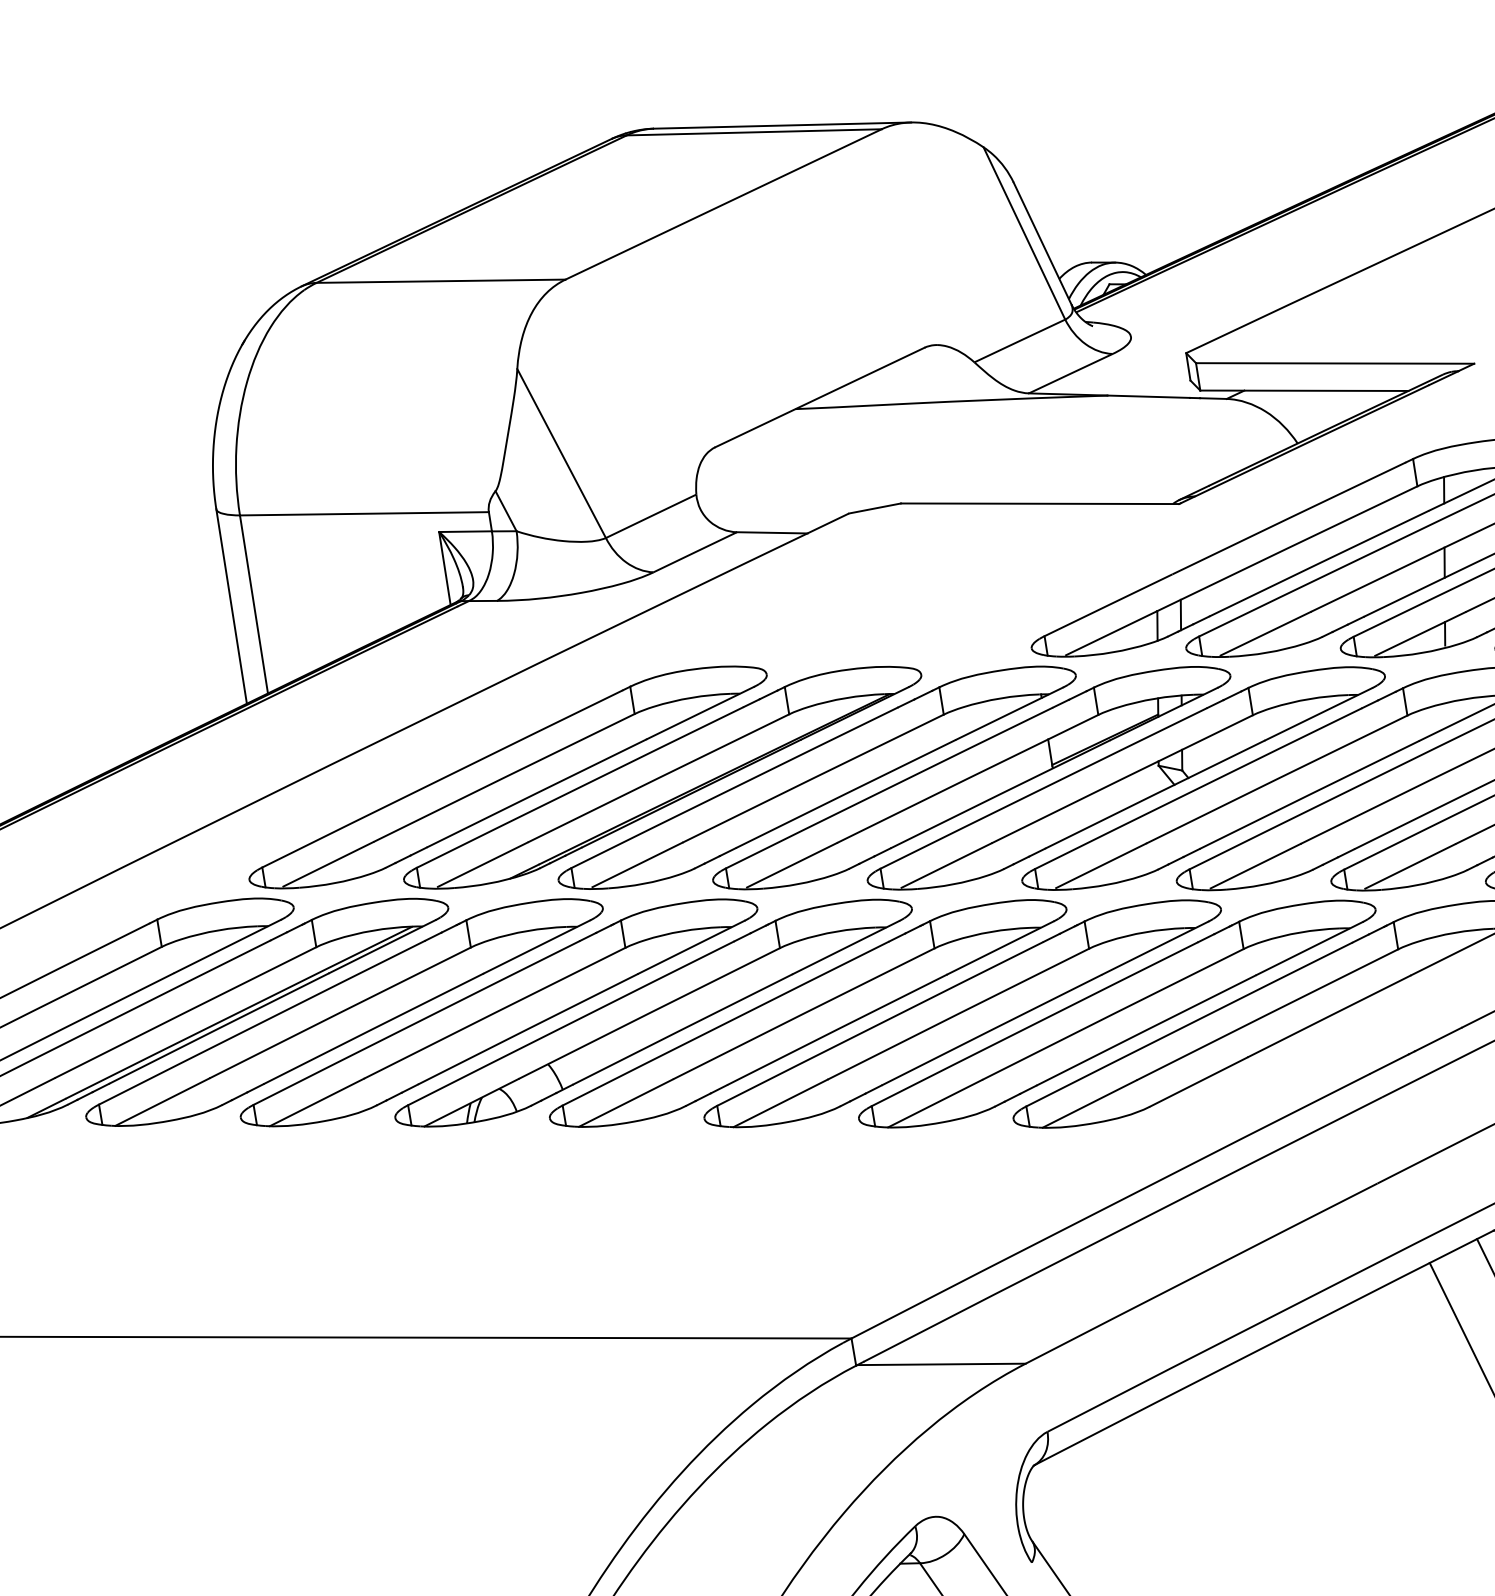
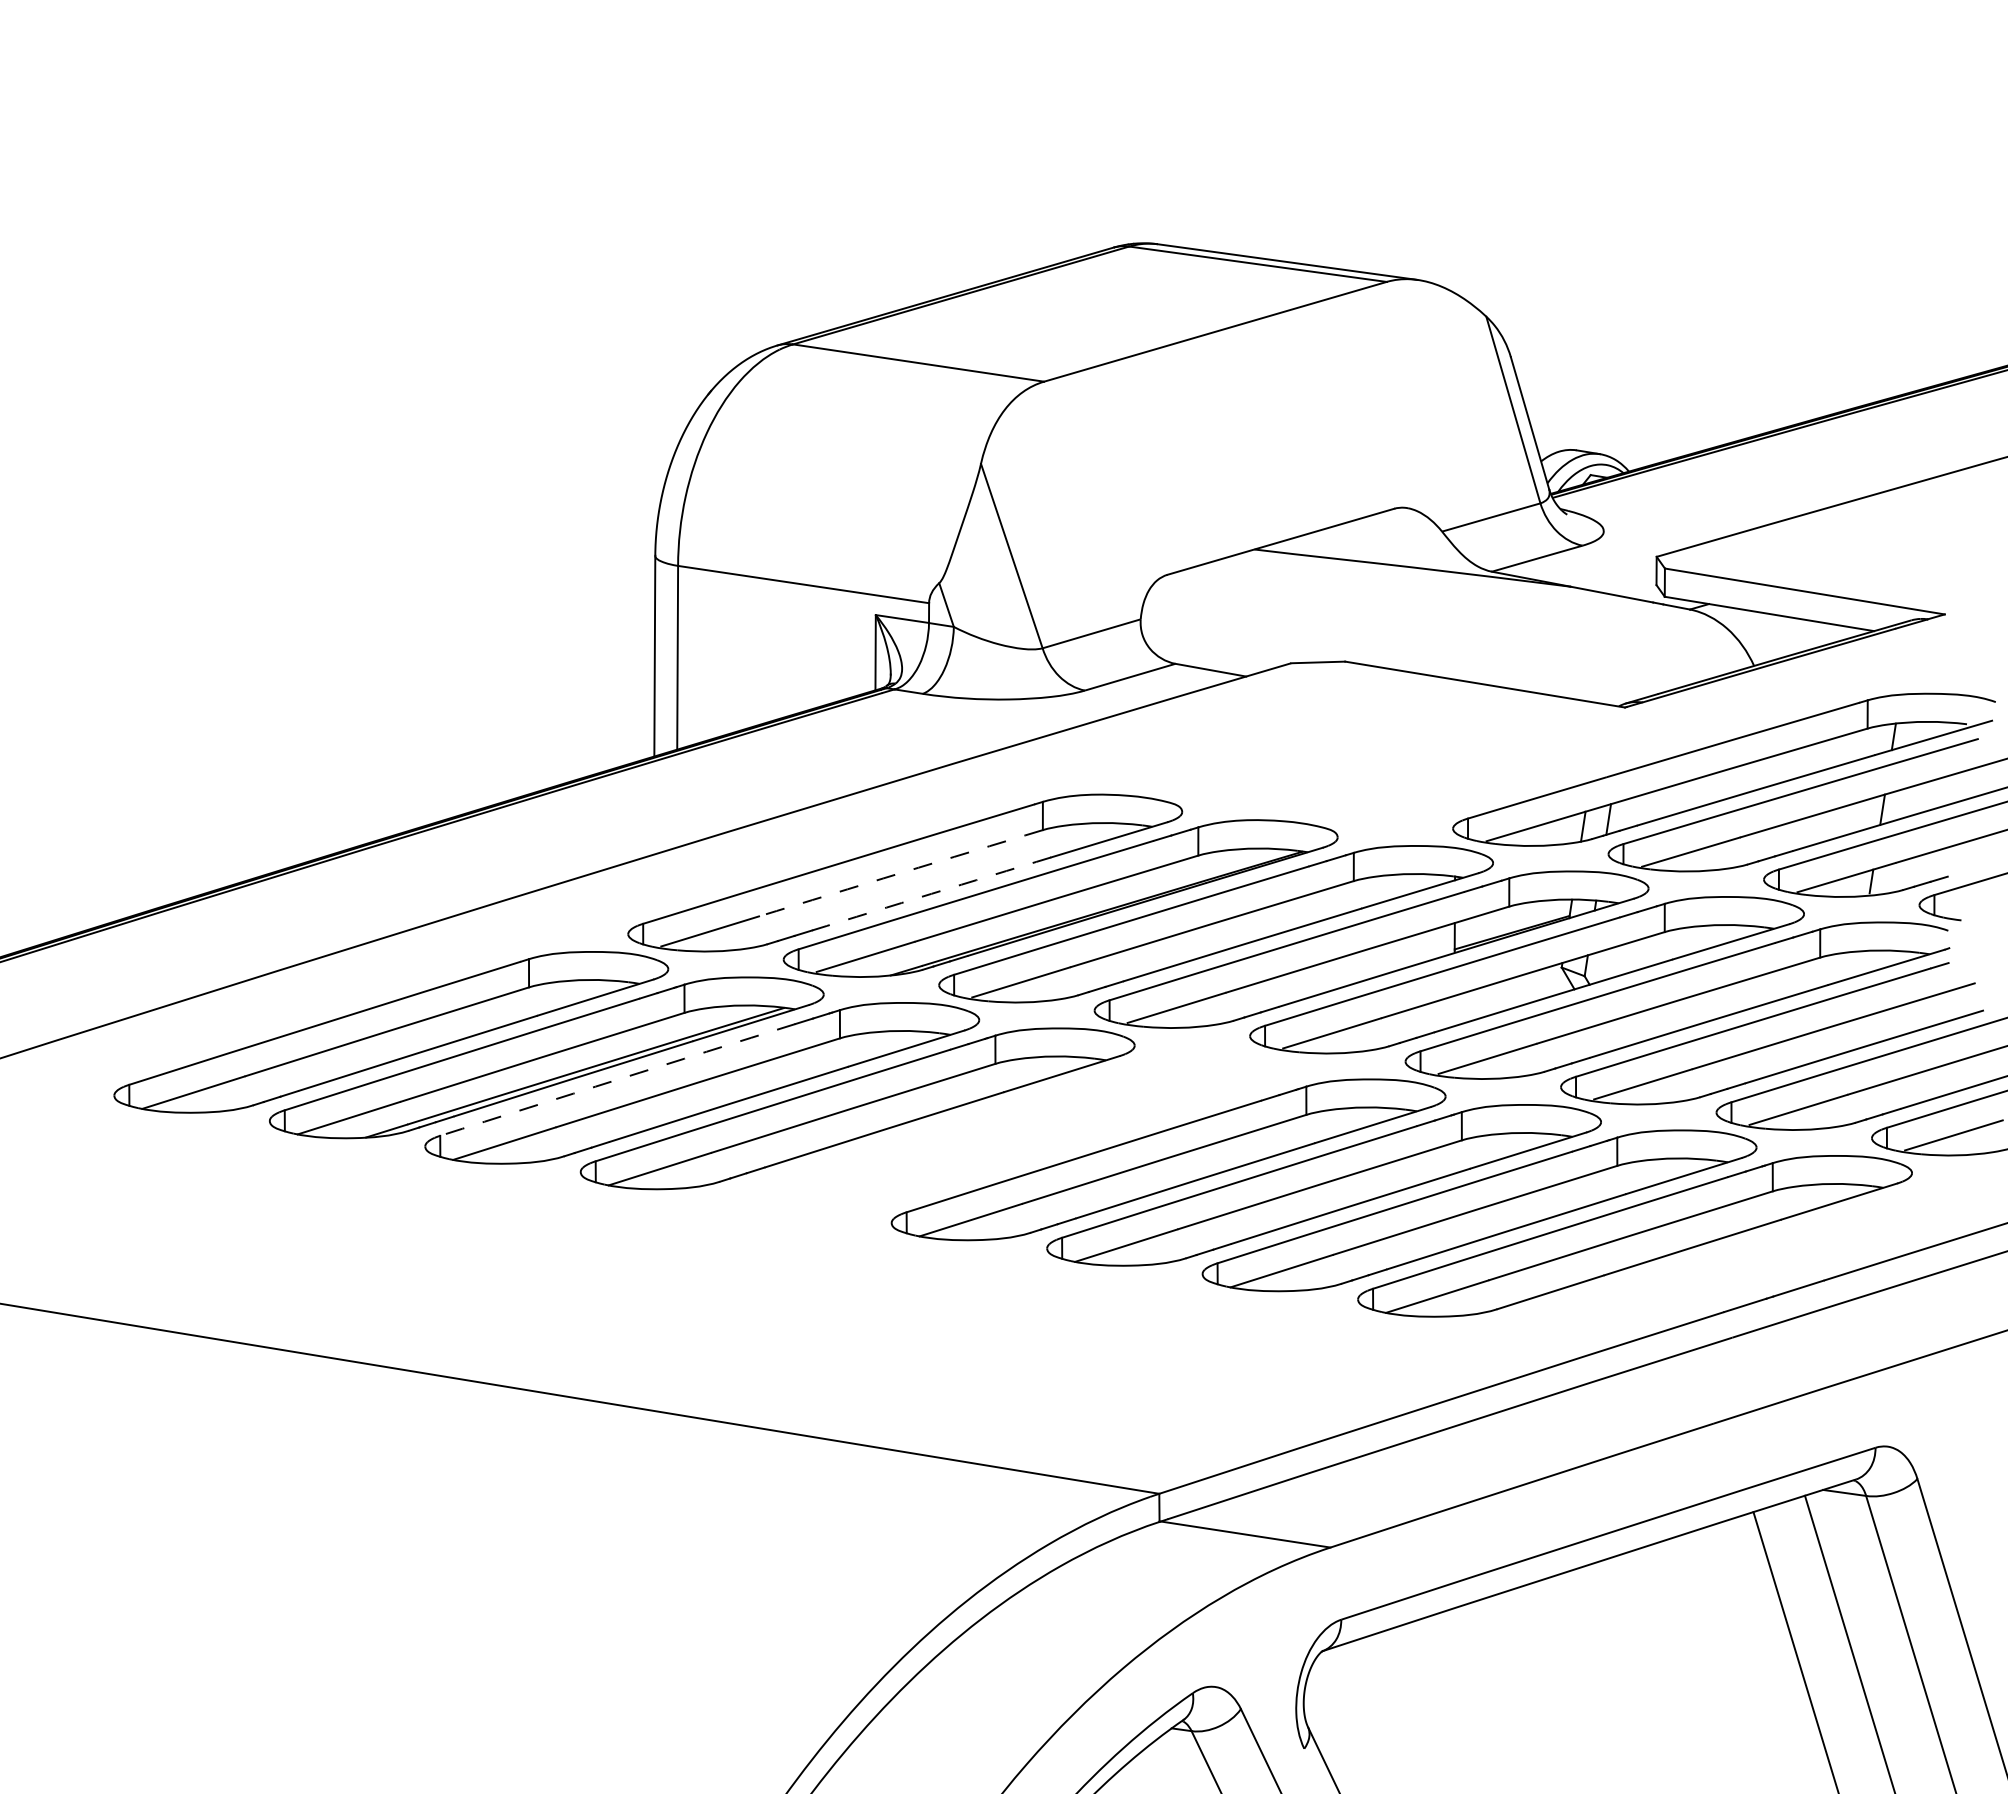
arc: (503, 778) -> (900, 873), solid -> dashed
arc: (536, 792) -> (931, 893), solid -> dashed
part: (652, 1013) -> (1012, 1134), removed
arc: (261, 1022) -> (617, 1079), solid -> dashed

